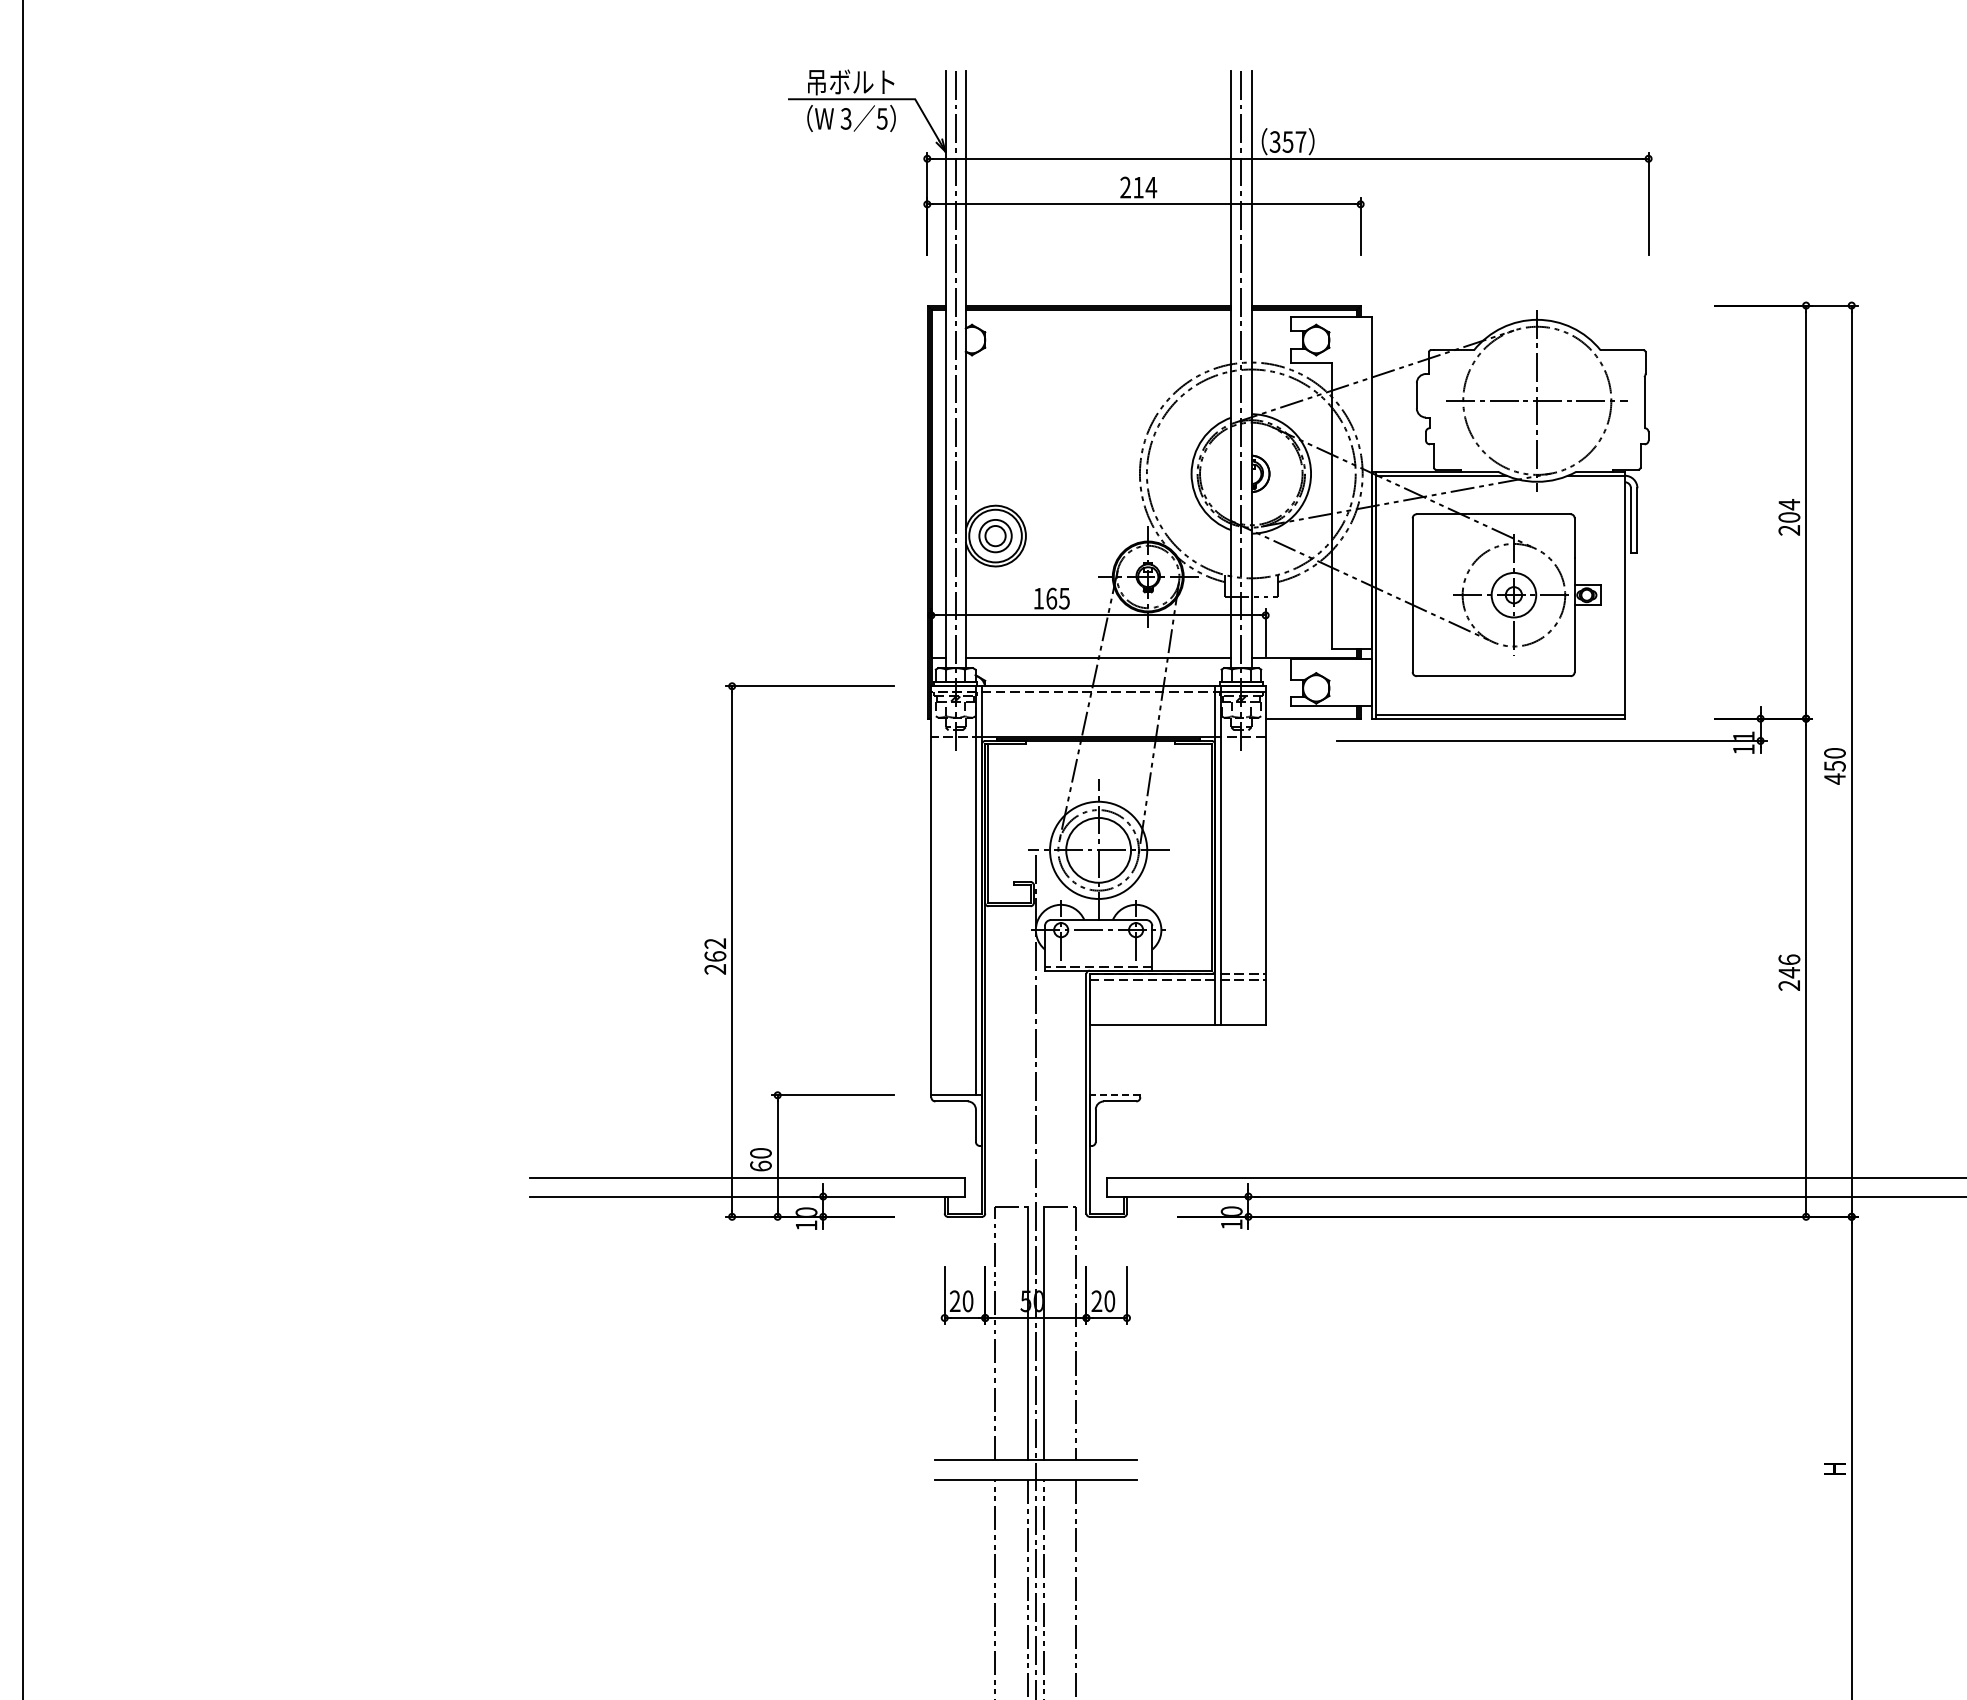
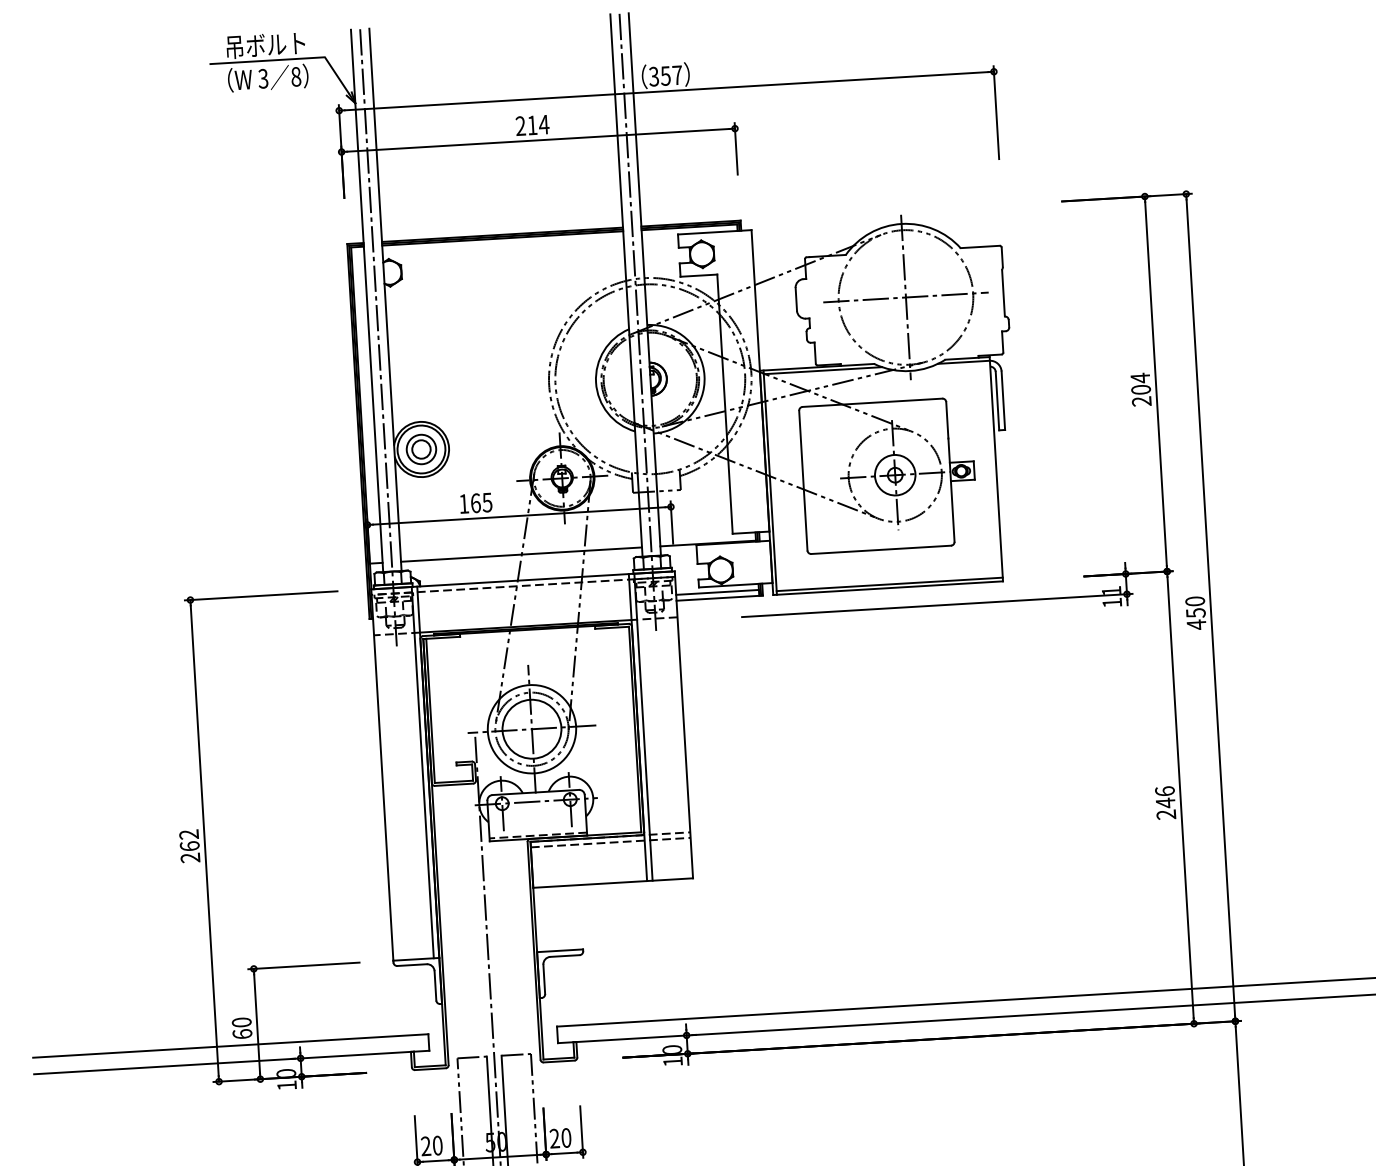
text: (881, 118) -> (295, 76), 5 -> 8
line: (1310, 712) -> (716, 592), added
line: (1114, 1095) -> (559, 950), dashed -> solid

